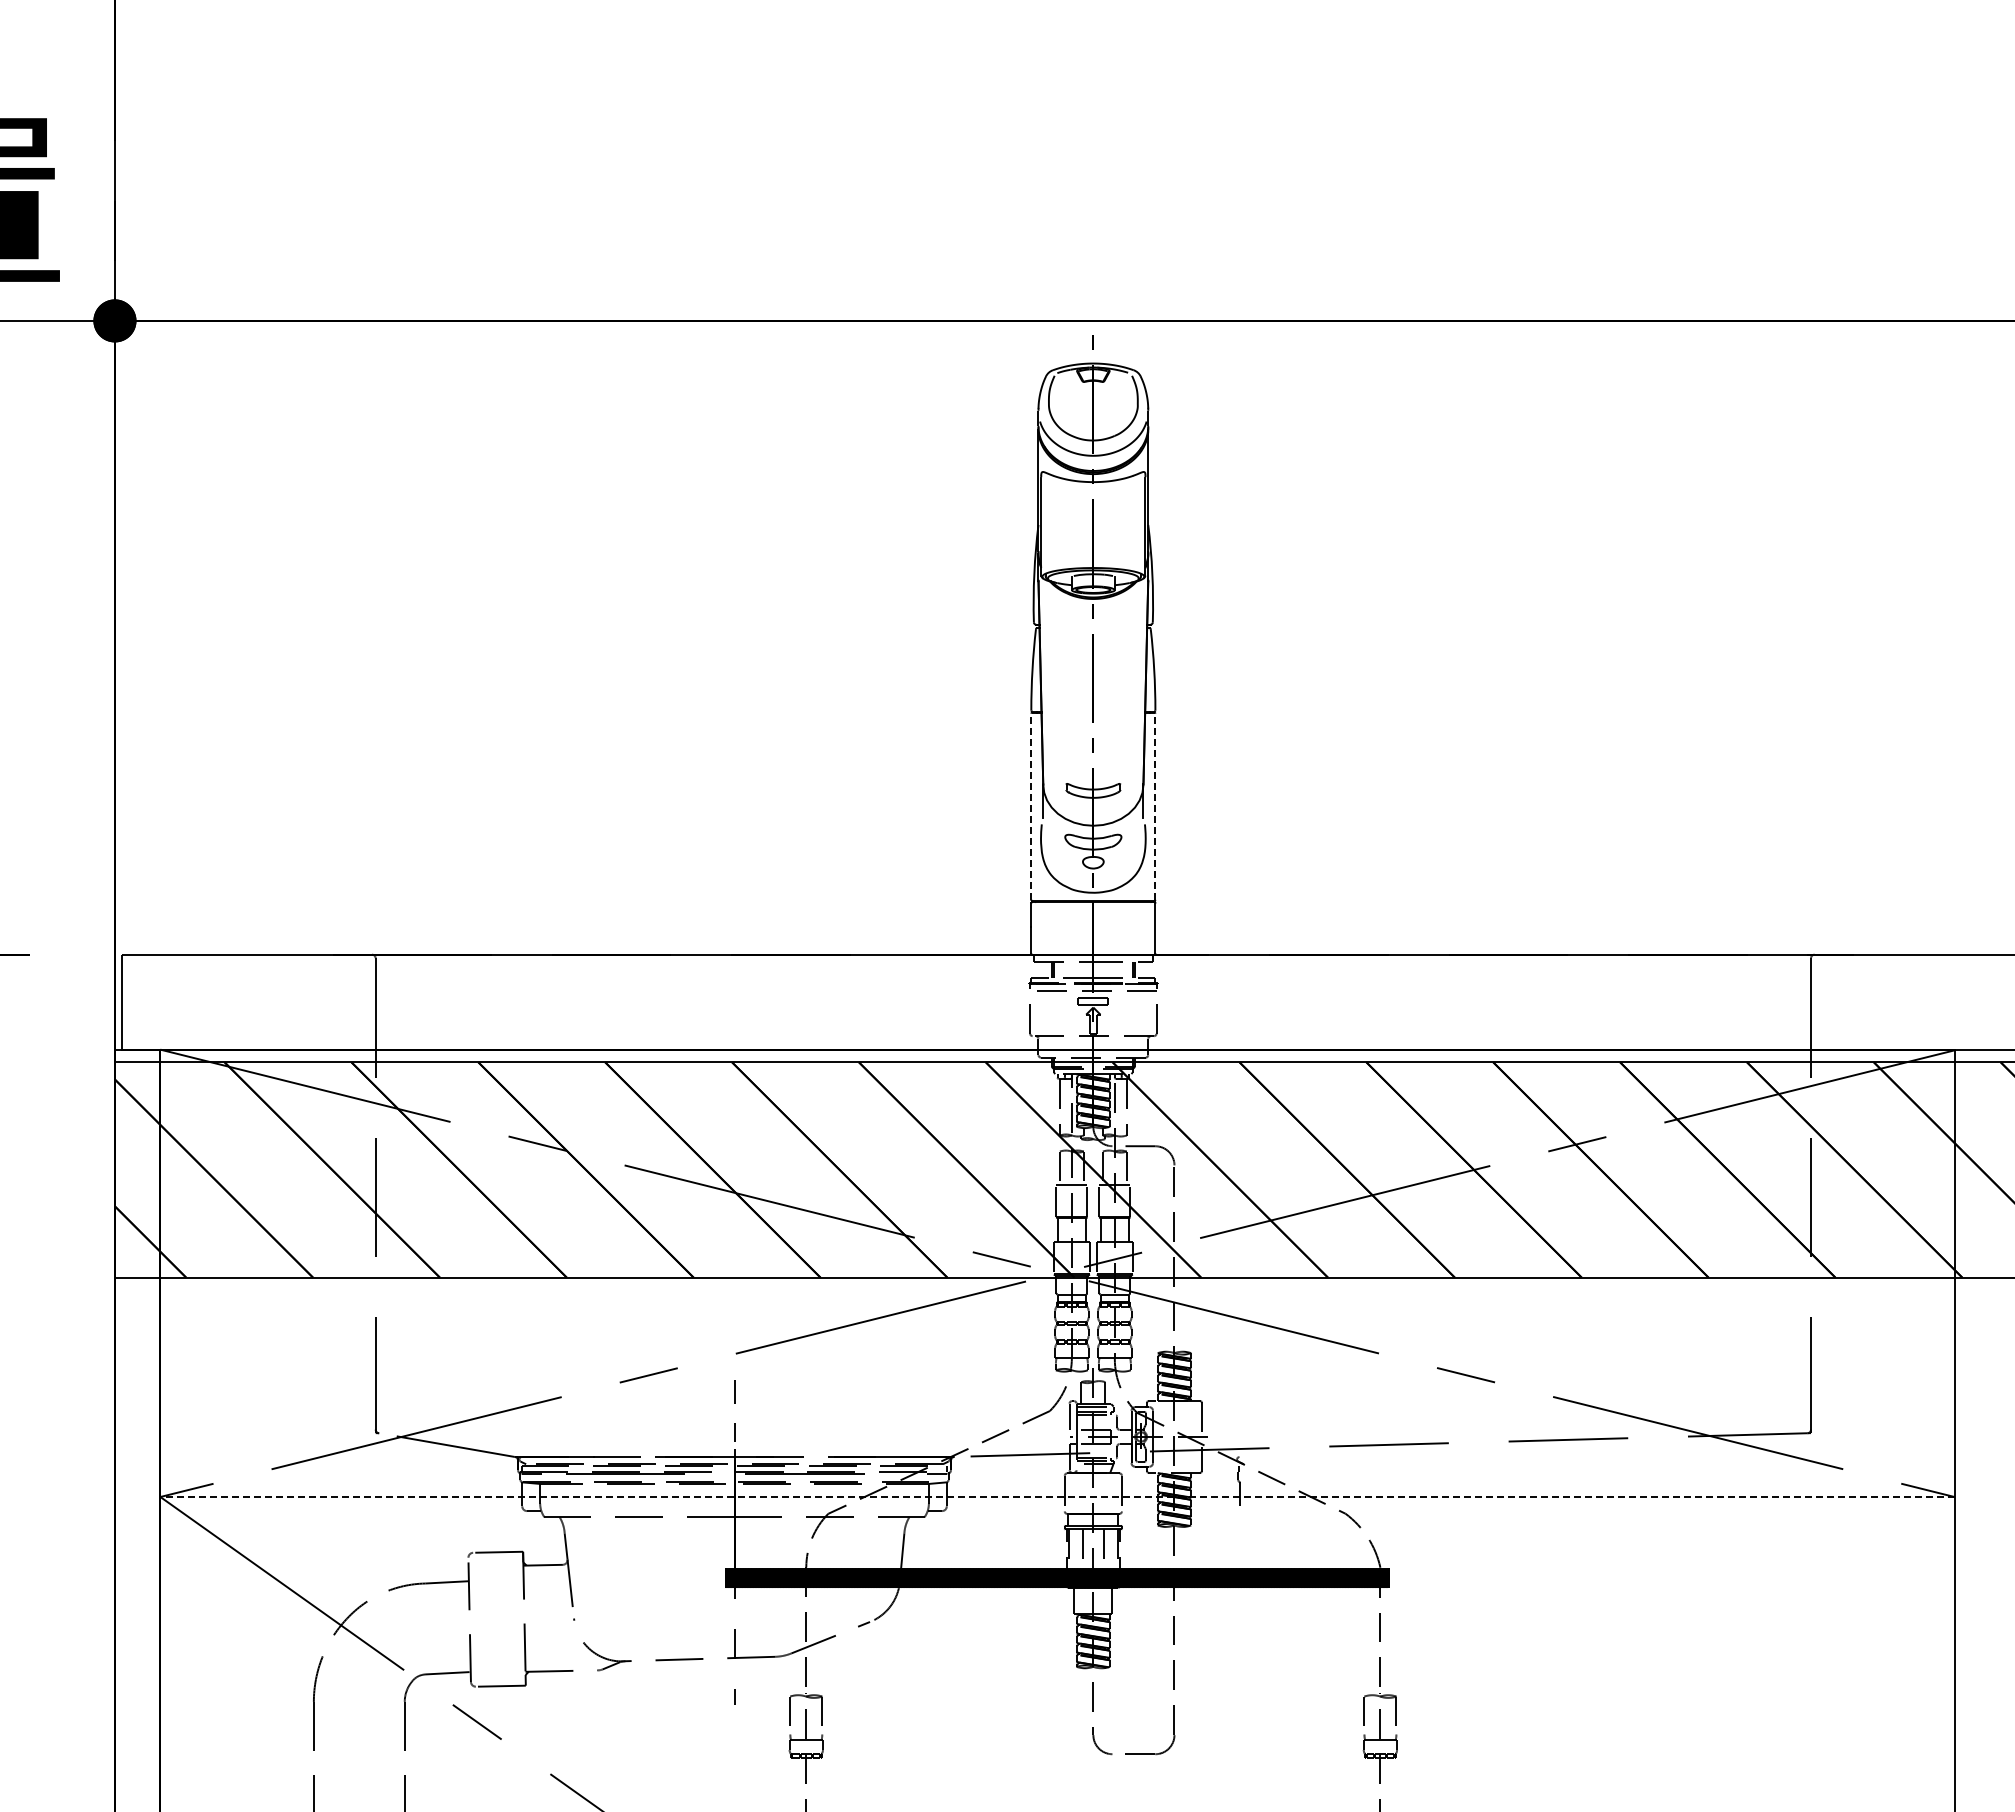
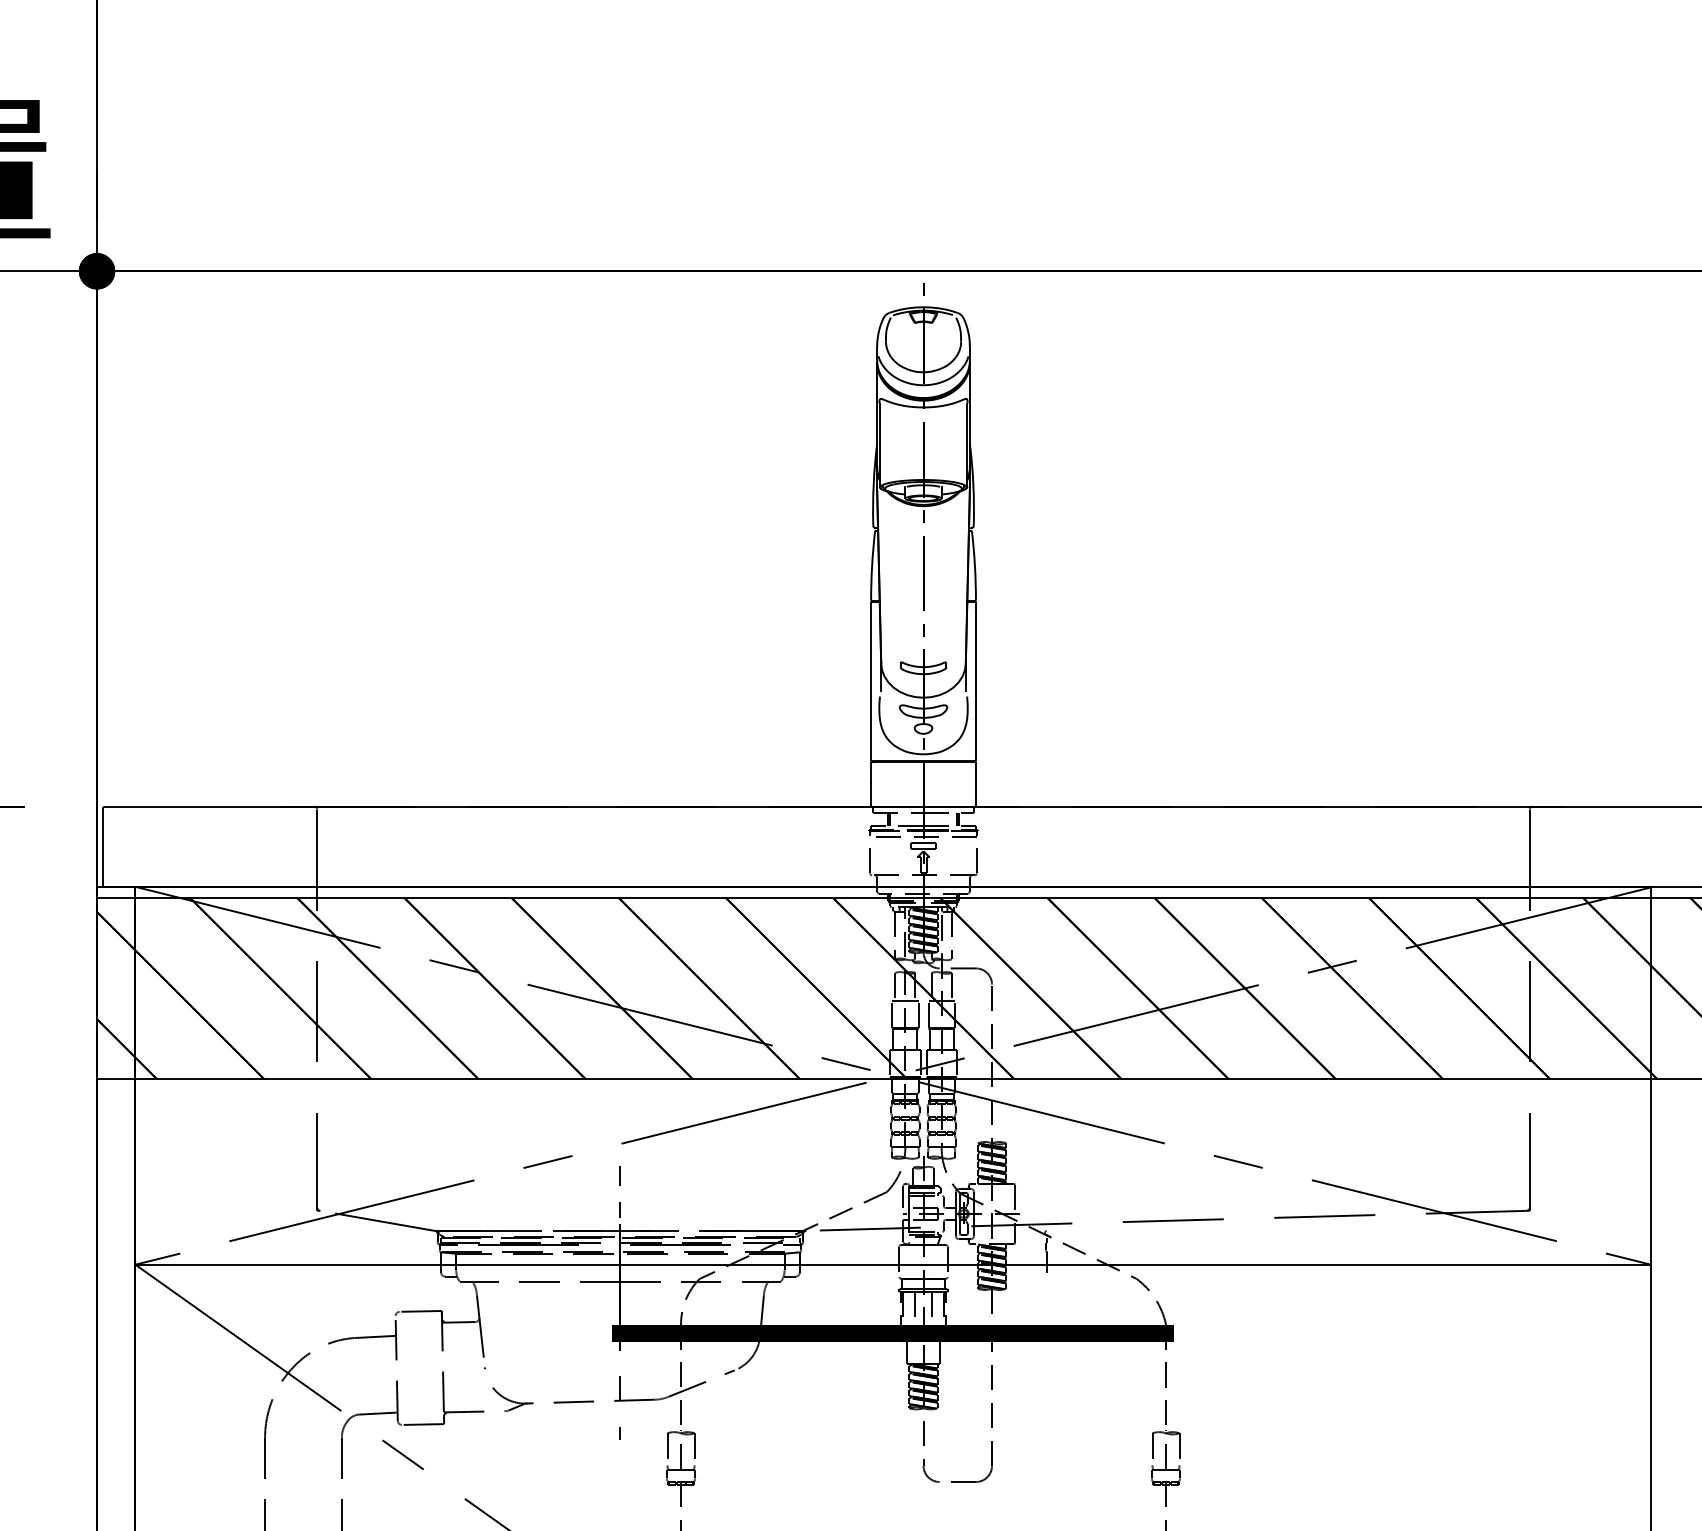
line: (1031, 806) -> (871, 681), dashed -> solid
line: (1155, 806) -> (976, 681), dashed -> solid
line: (1056, 1496) -> (892, 1264), dashed -> solid

